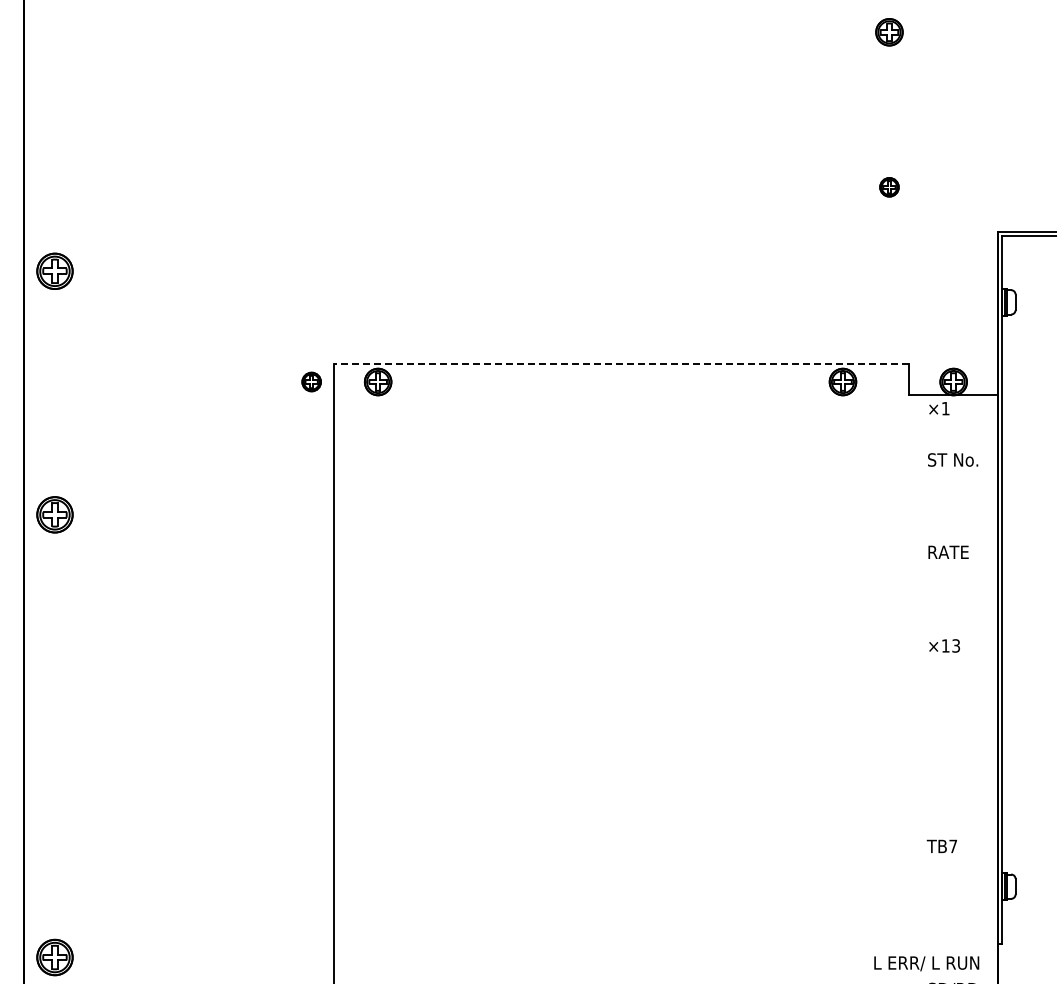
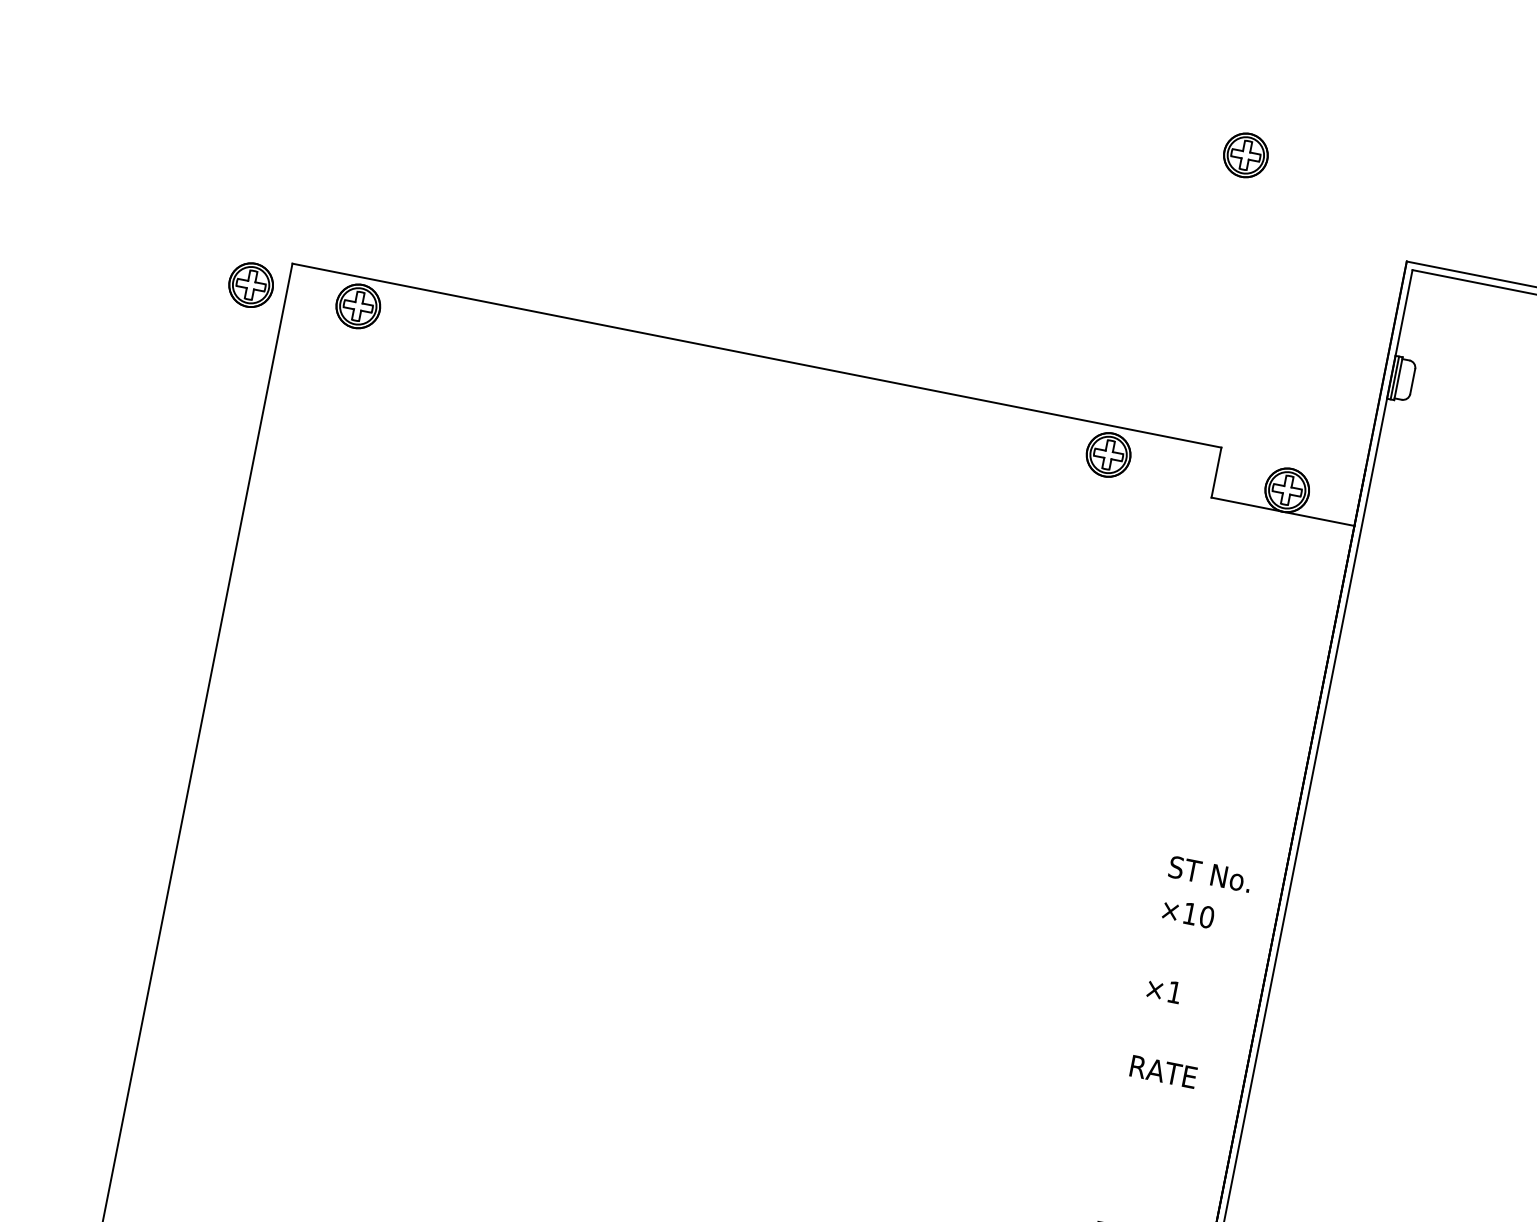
part: (889, 187) -> (1245, 155), size x1.43
line: (621, 364) -> (756, 355), dashed -> solid
part: (311, 381) -> (250, 284), size x1.43
text: (939, 408) -> (1164, 990), moved
text: (953, 459) -> (1211, 873), moved
text: (948, 551) -> (1163, 1070), moved
text: (956, 645) -> (1207, 916), ×13 -> ×10

